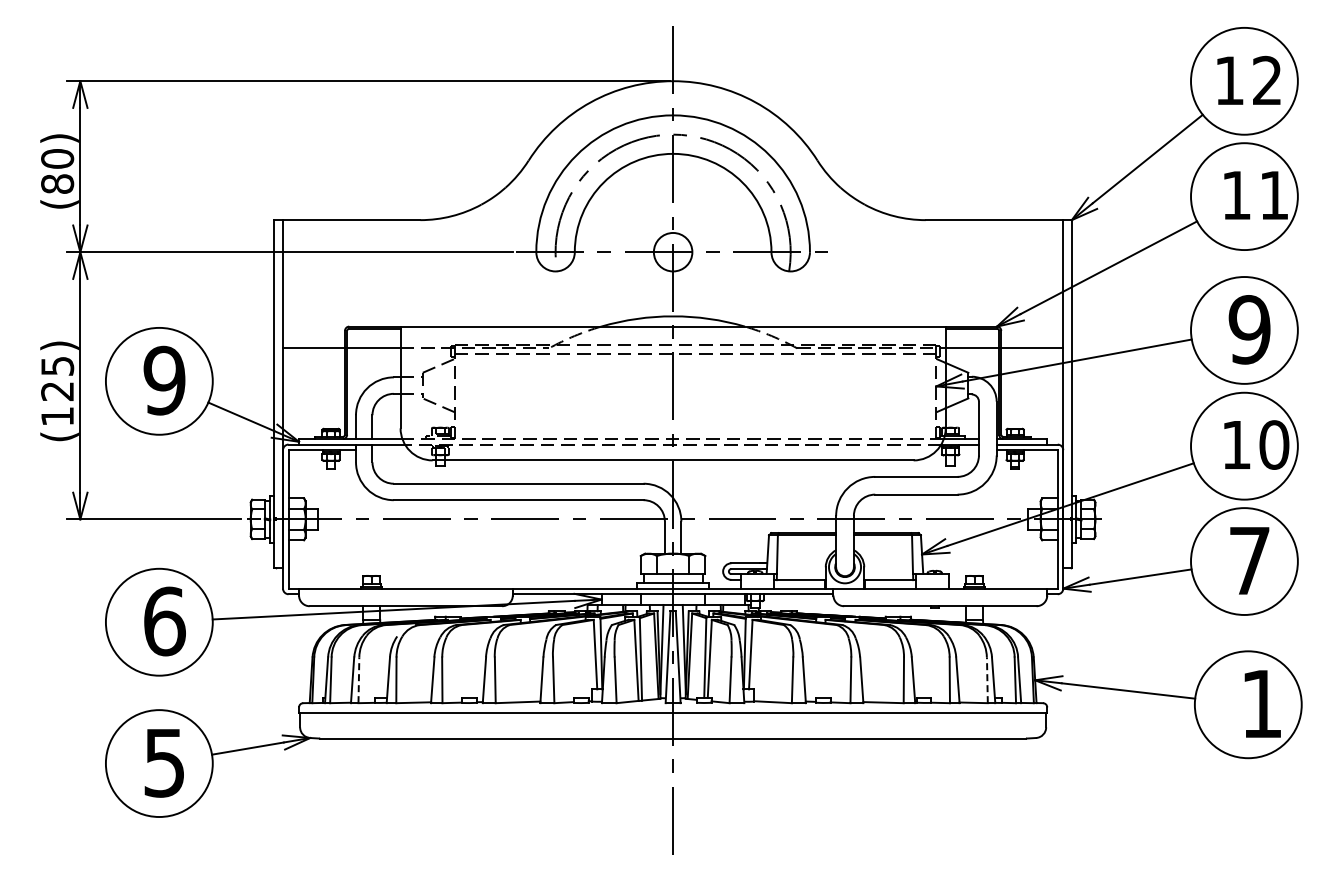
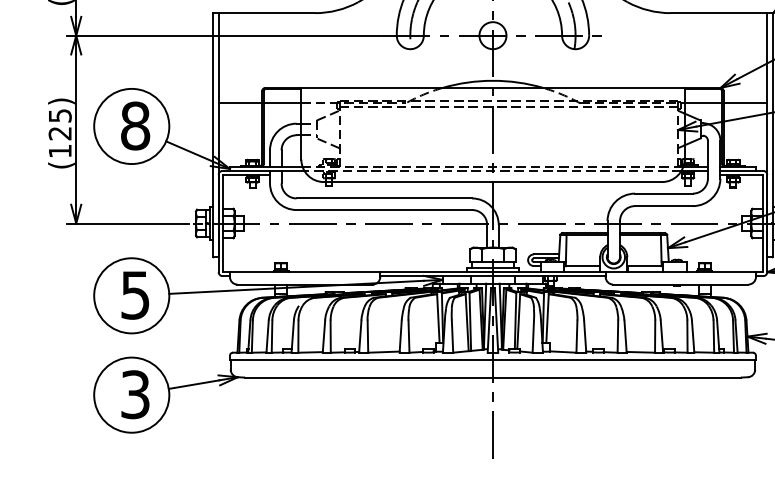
text: (164, 380) -> (135, 125), 9 -> 8
text: (164, 621) -> (135, 295), 6 -> 5
line: (358, 680) -> (271, 336), dashed -> solid
line: (987, 680) -> (713, 336), dashed -> solid
text: (164, 762) -> (135, 394), 5 -> 3

